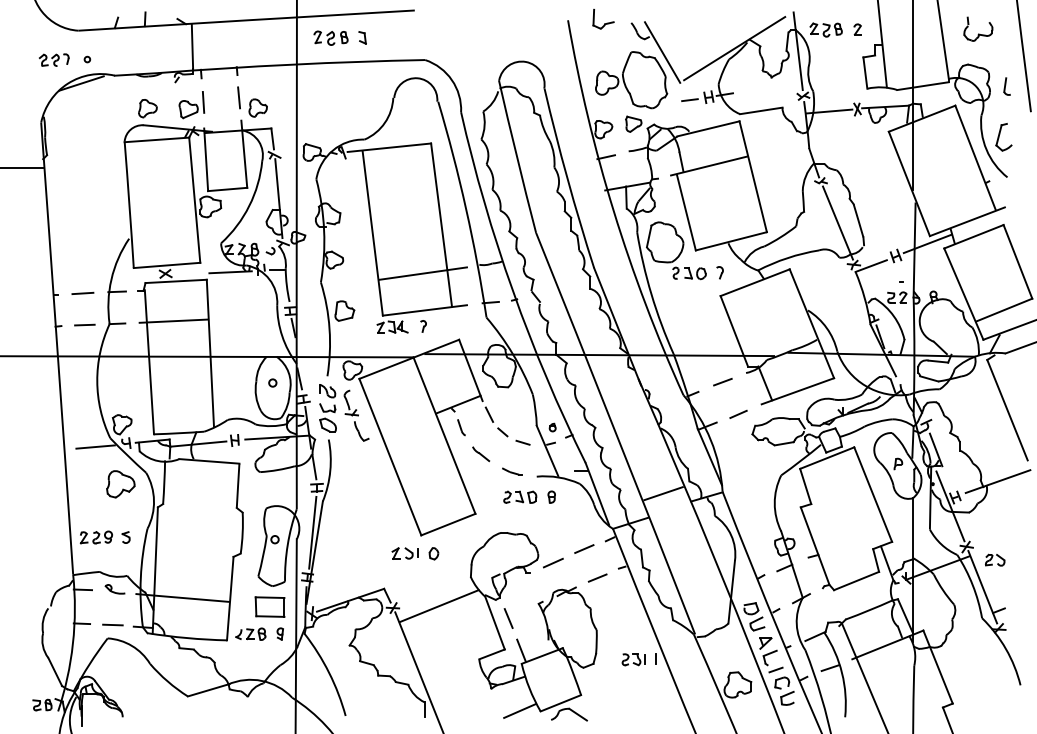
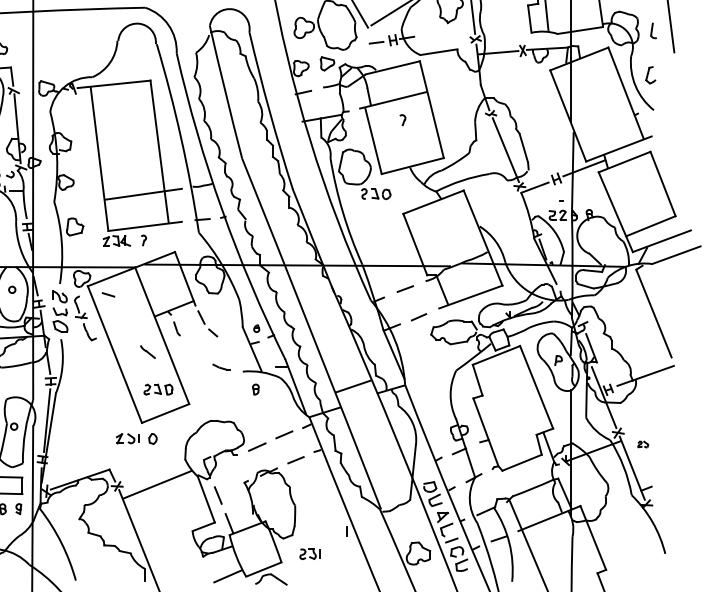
part: (1003, 137) -> (650, 75), size x0.7
part: (719, 272) -> (402, 119), moved
line: (522, 442) -> (108, 294), moved
line: (481, 454) -> (148, 352), moved
part: (520, 496) -> (158, 388), moved
part: (995, 559) -> (643, 443), size x0.6
part: (633, 659) -> (309, 554), moved

